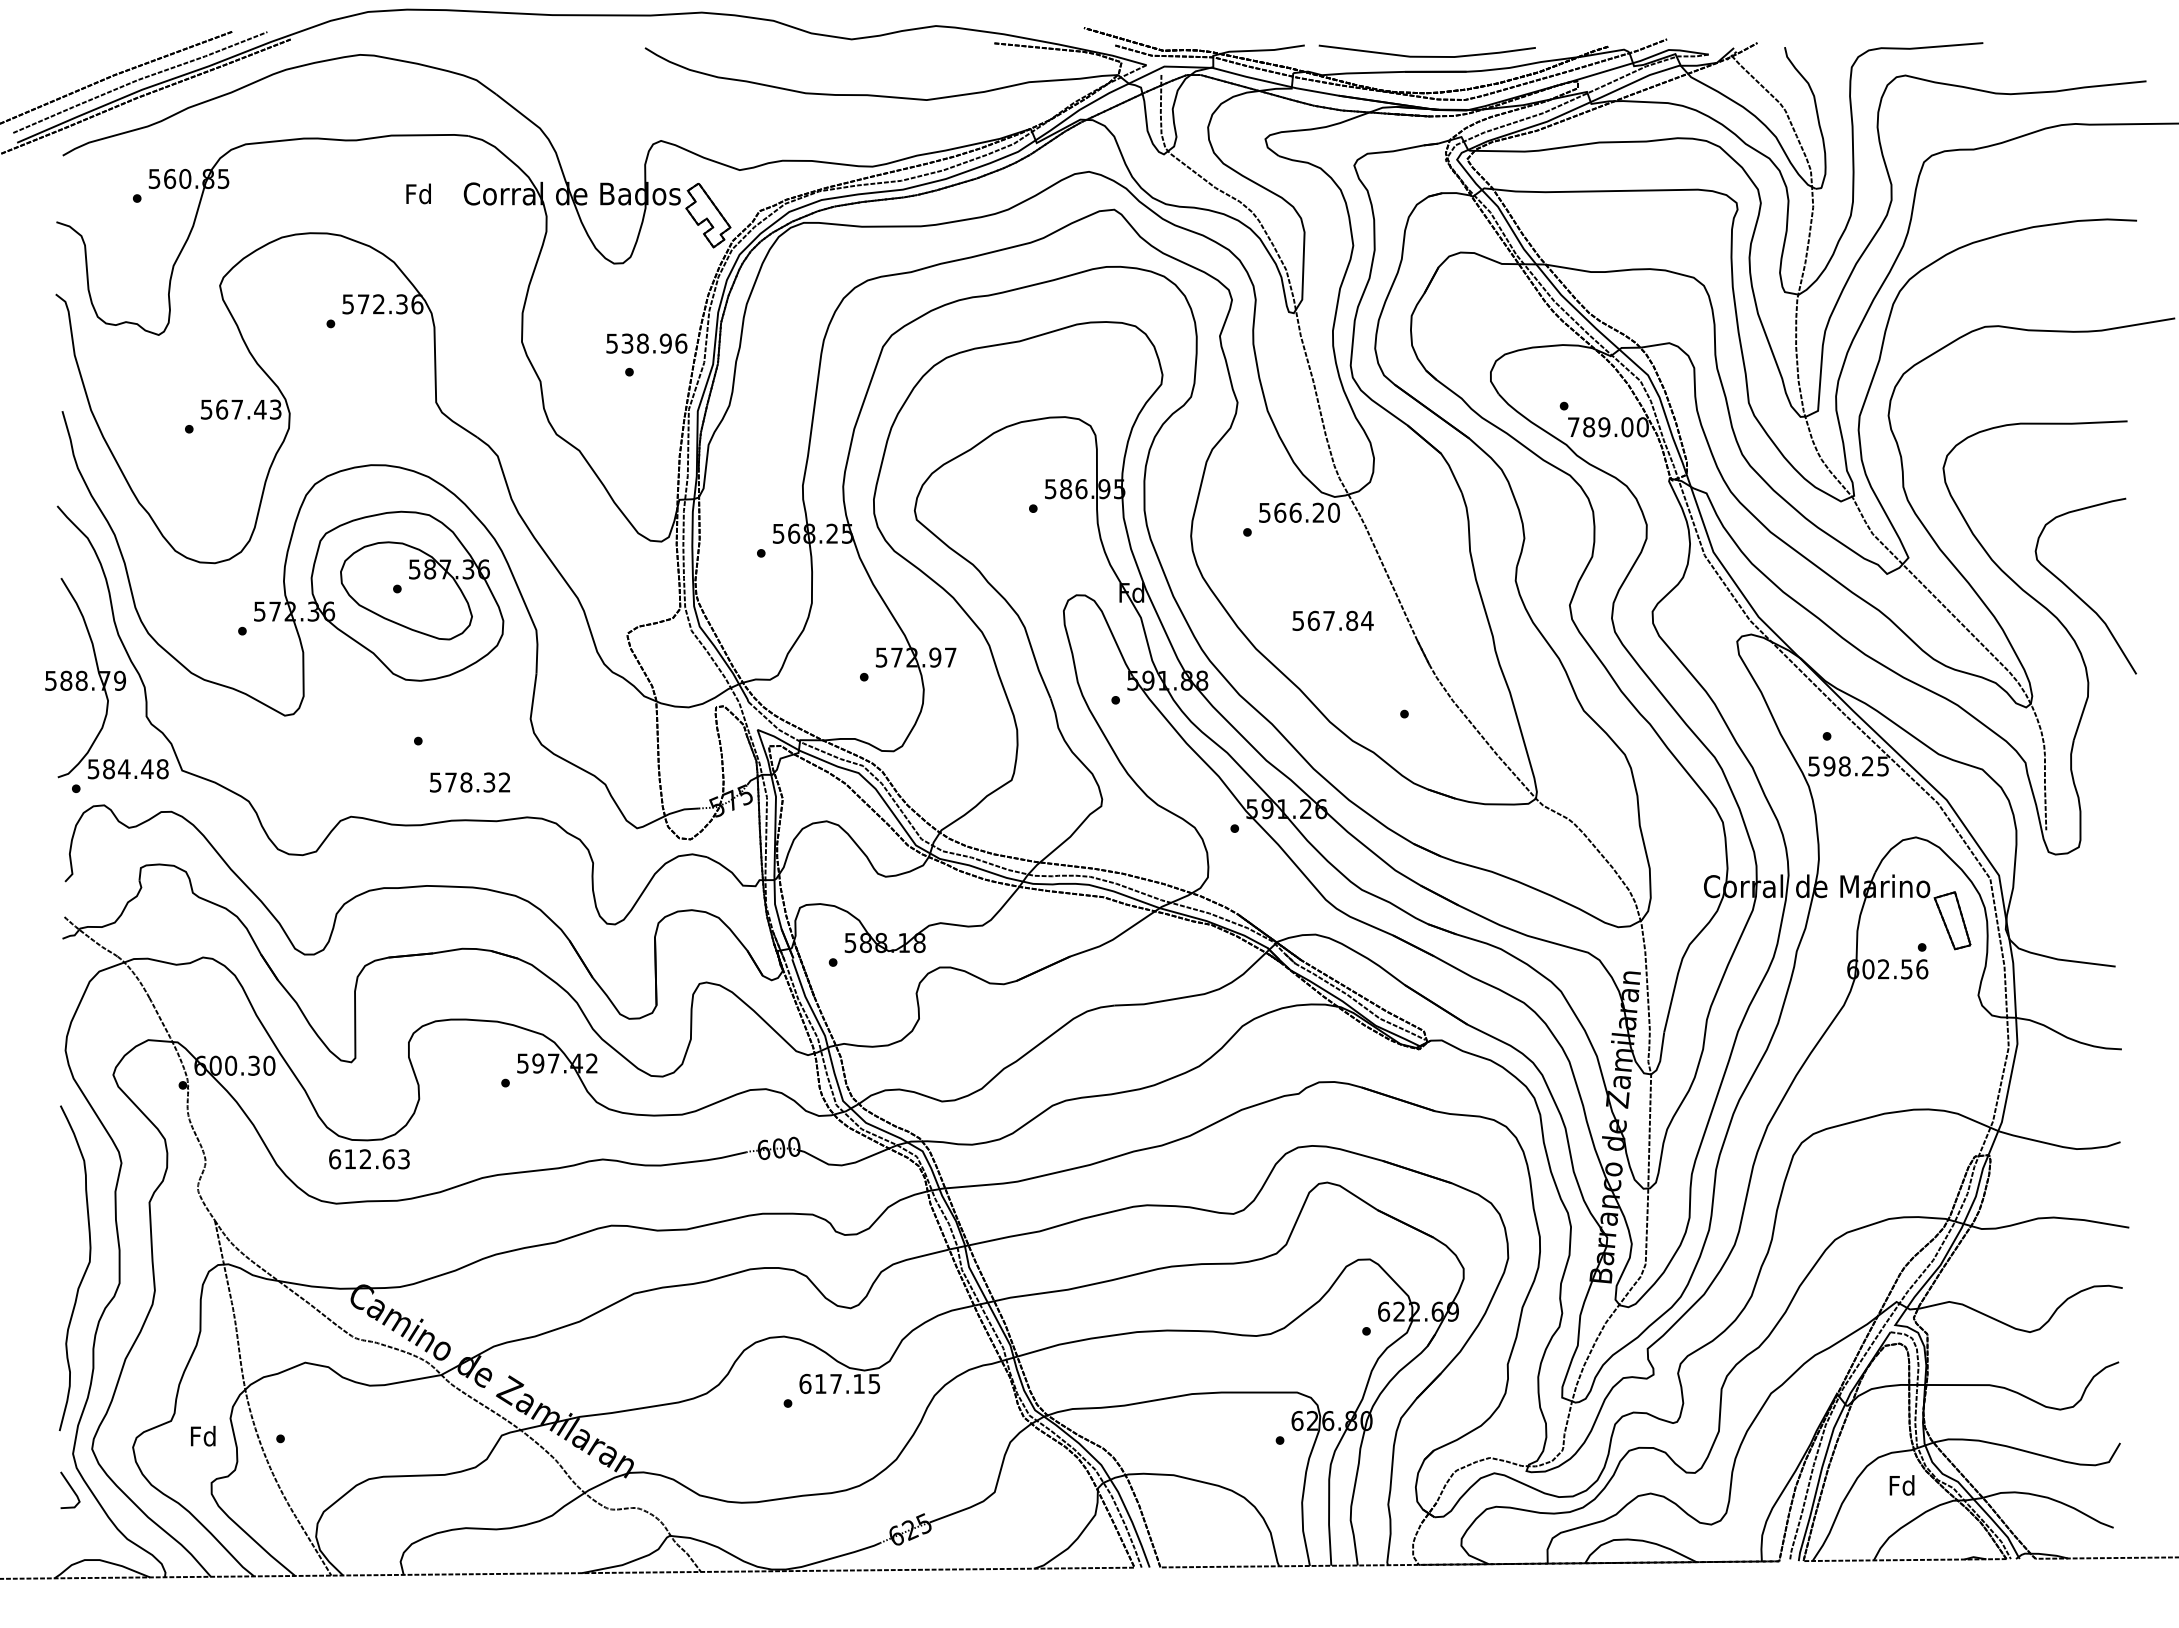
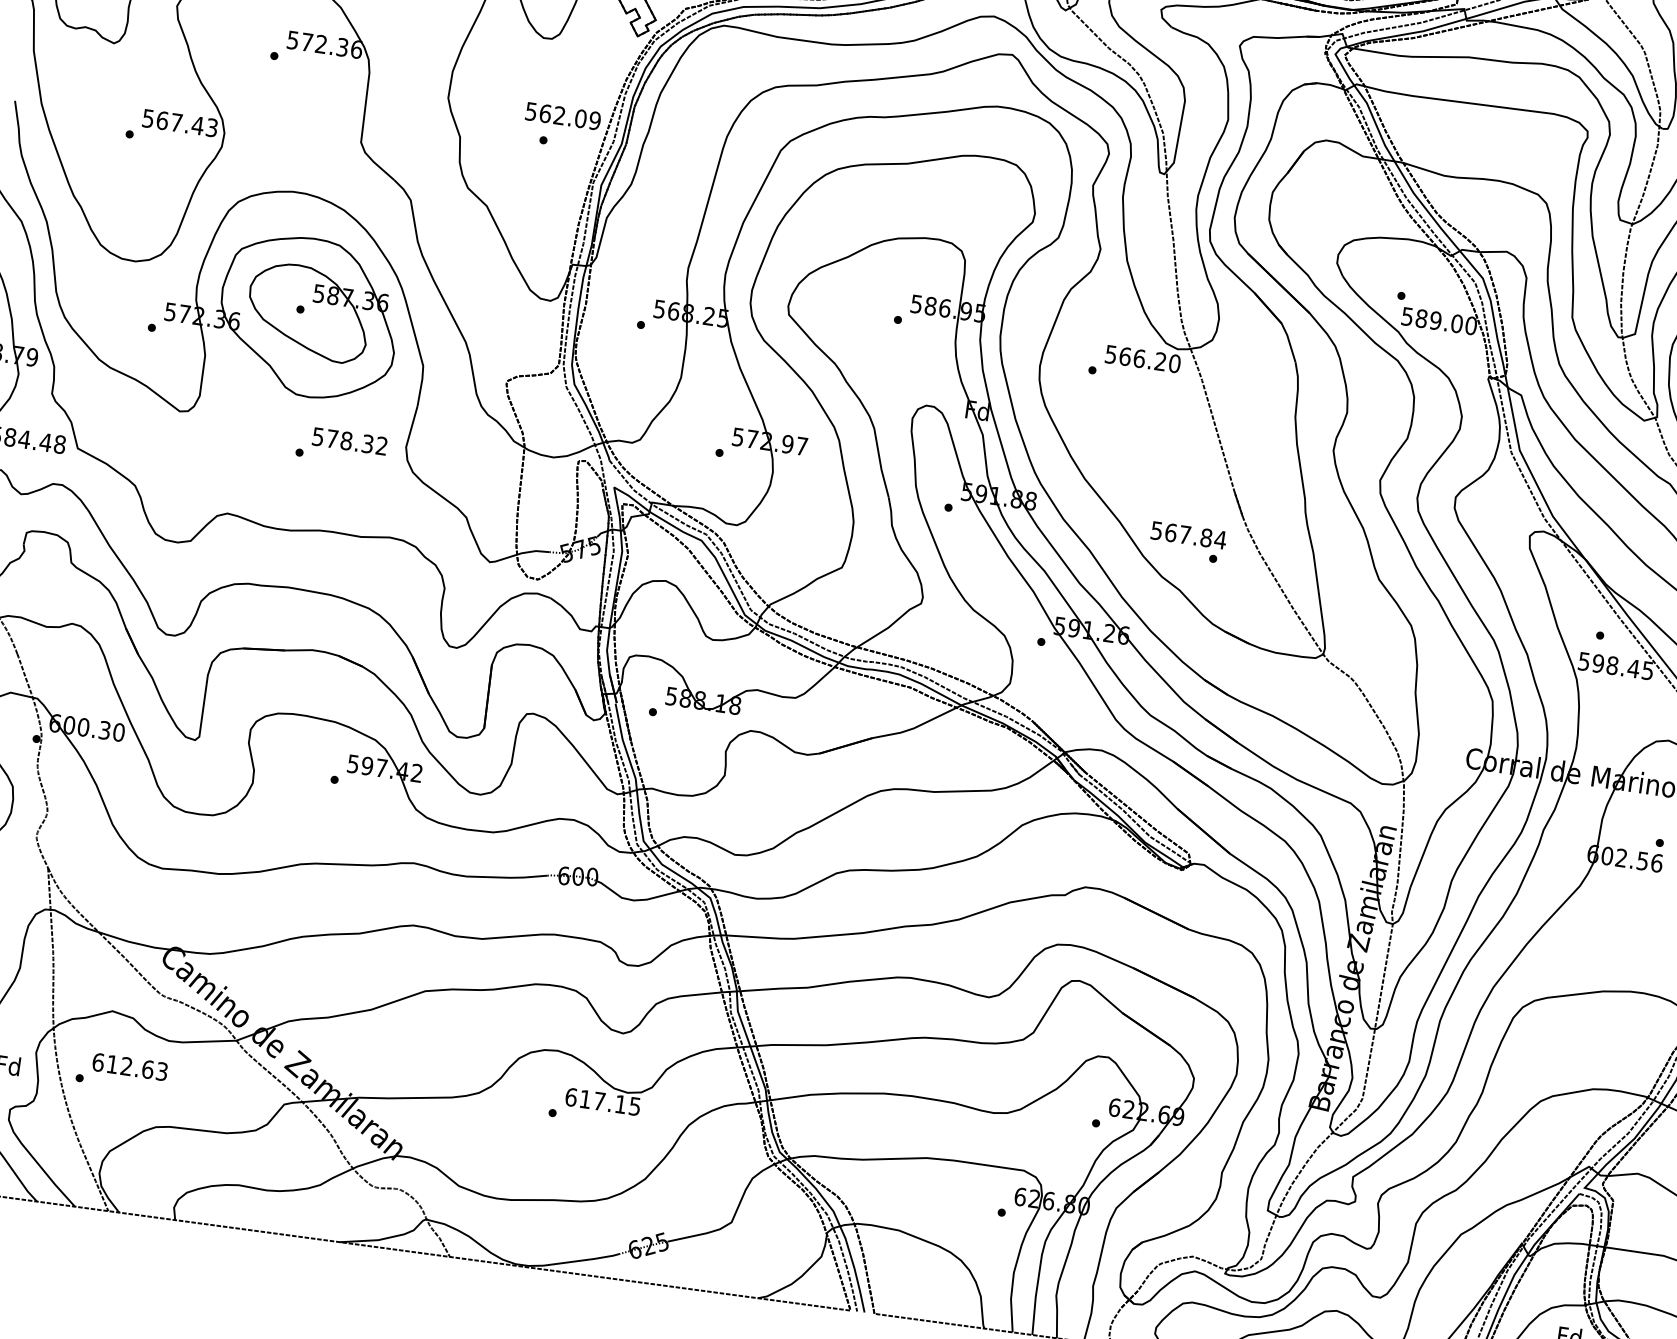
text: (654, 343) -> (570, 117), 538.96 -> 562.09
text: (1573, 427) -> (1407, 316), 789.00 -> 589.00
text: (1332, 620) -> (1188, 534), moved
text: (1867, 766) -> (1633, 668), 598.25 -> 598.45
text: (469, 782) -> (349, 441), moved
text: (369, 1159) -> (130, 1067), moved

